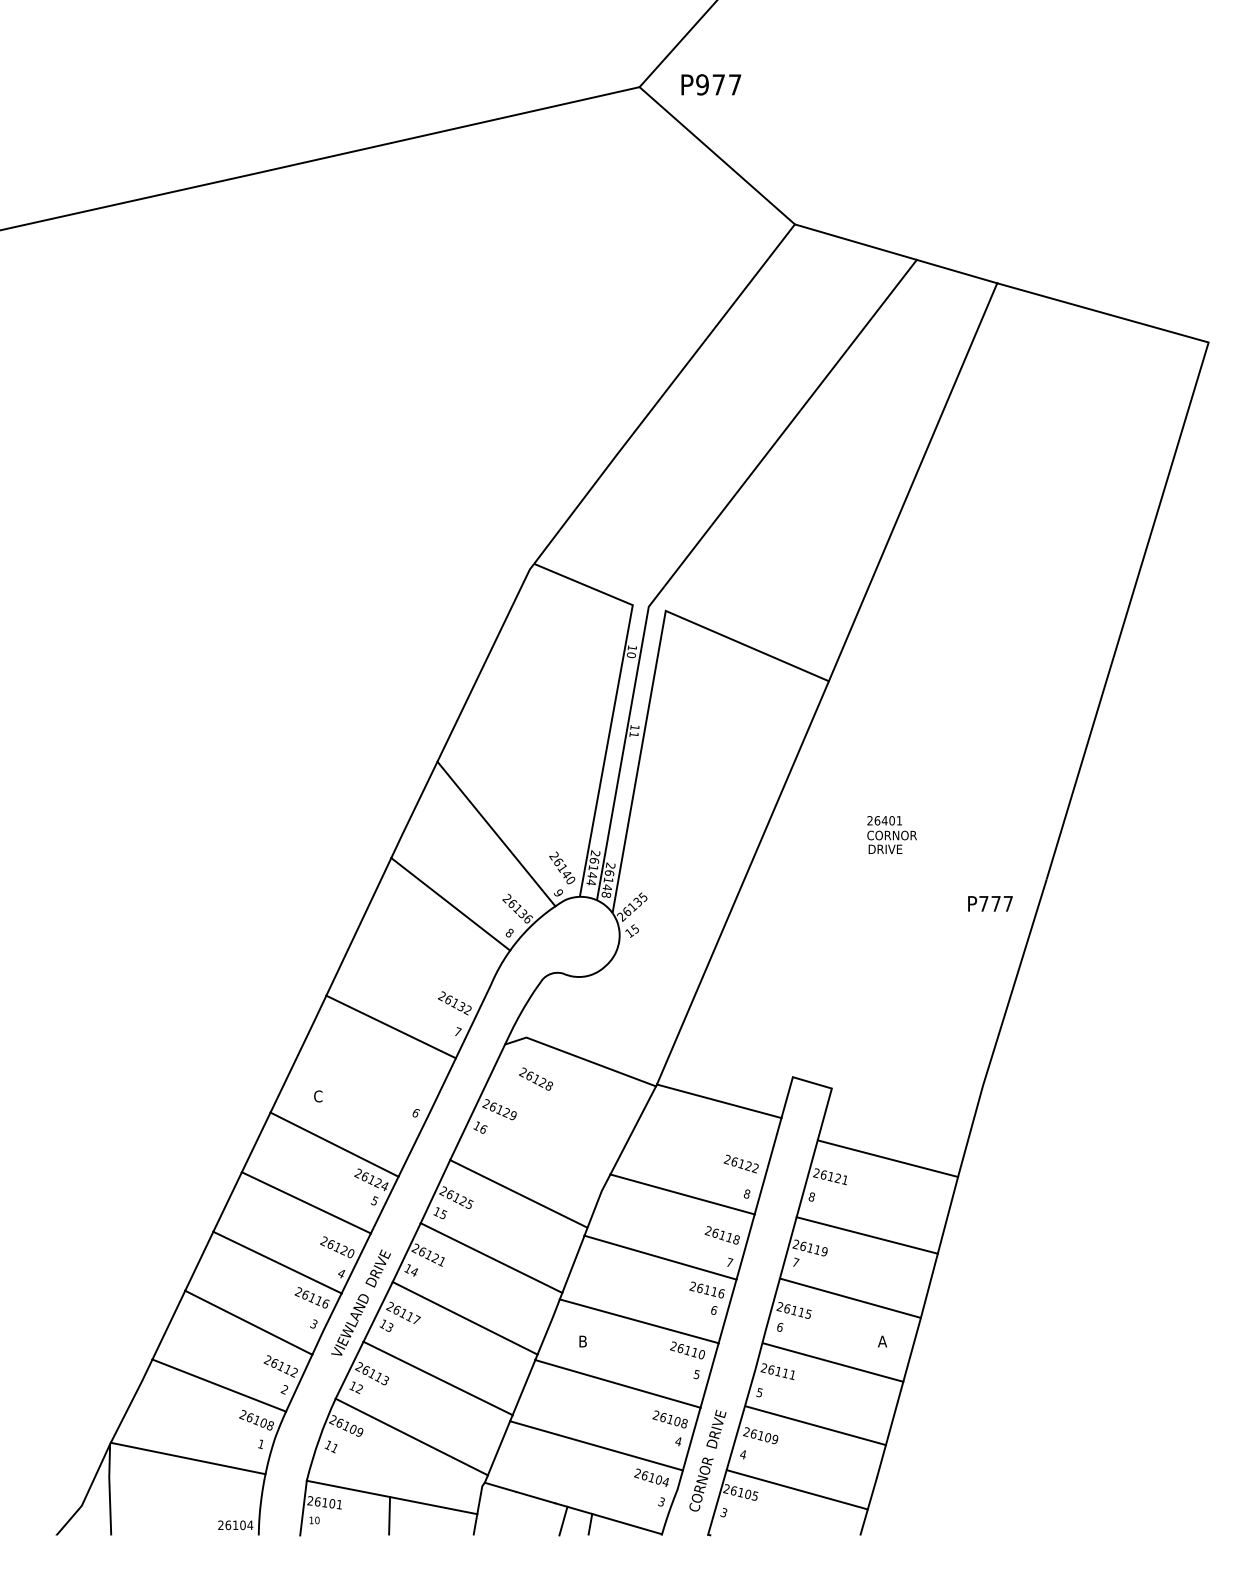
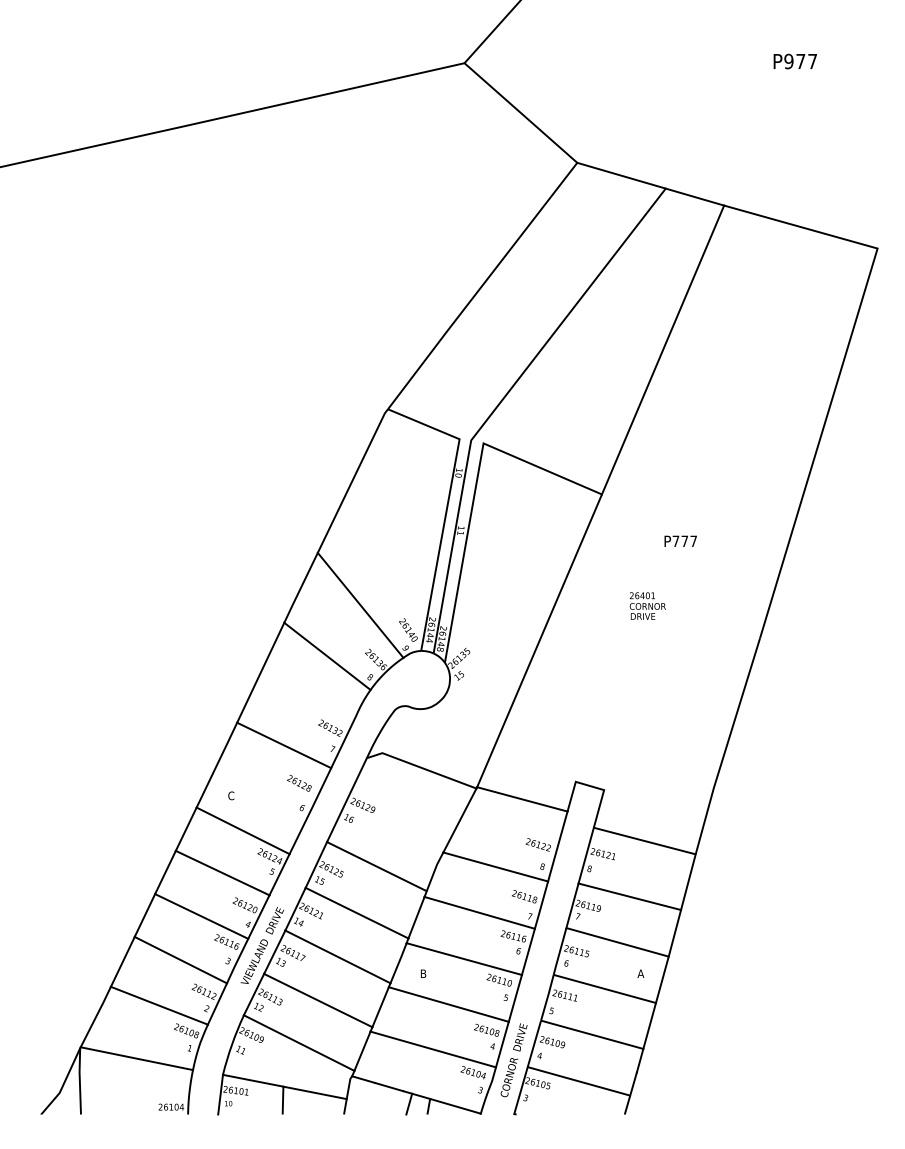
text: (711, 84) -> (795, 61), moved
text: (990, 903) -> (680, 541), moved
text: (535, 1078) -> (298, 782), moved

